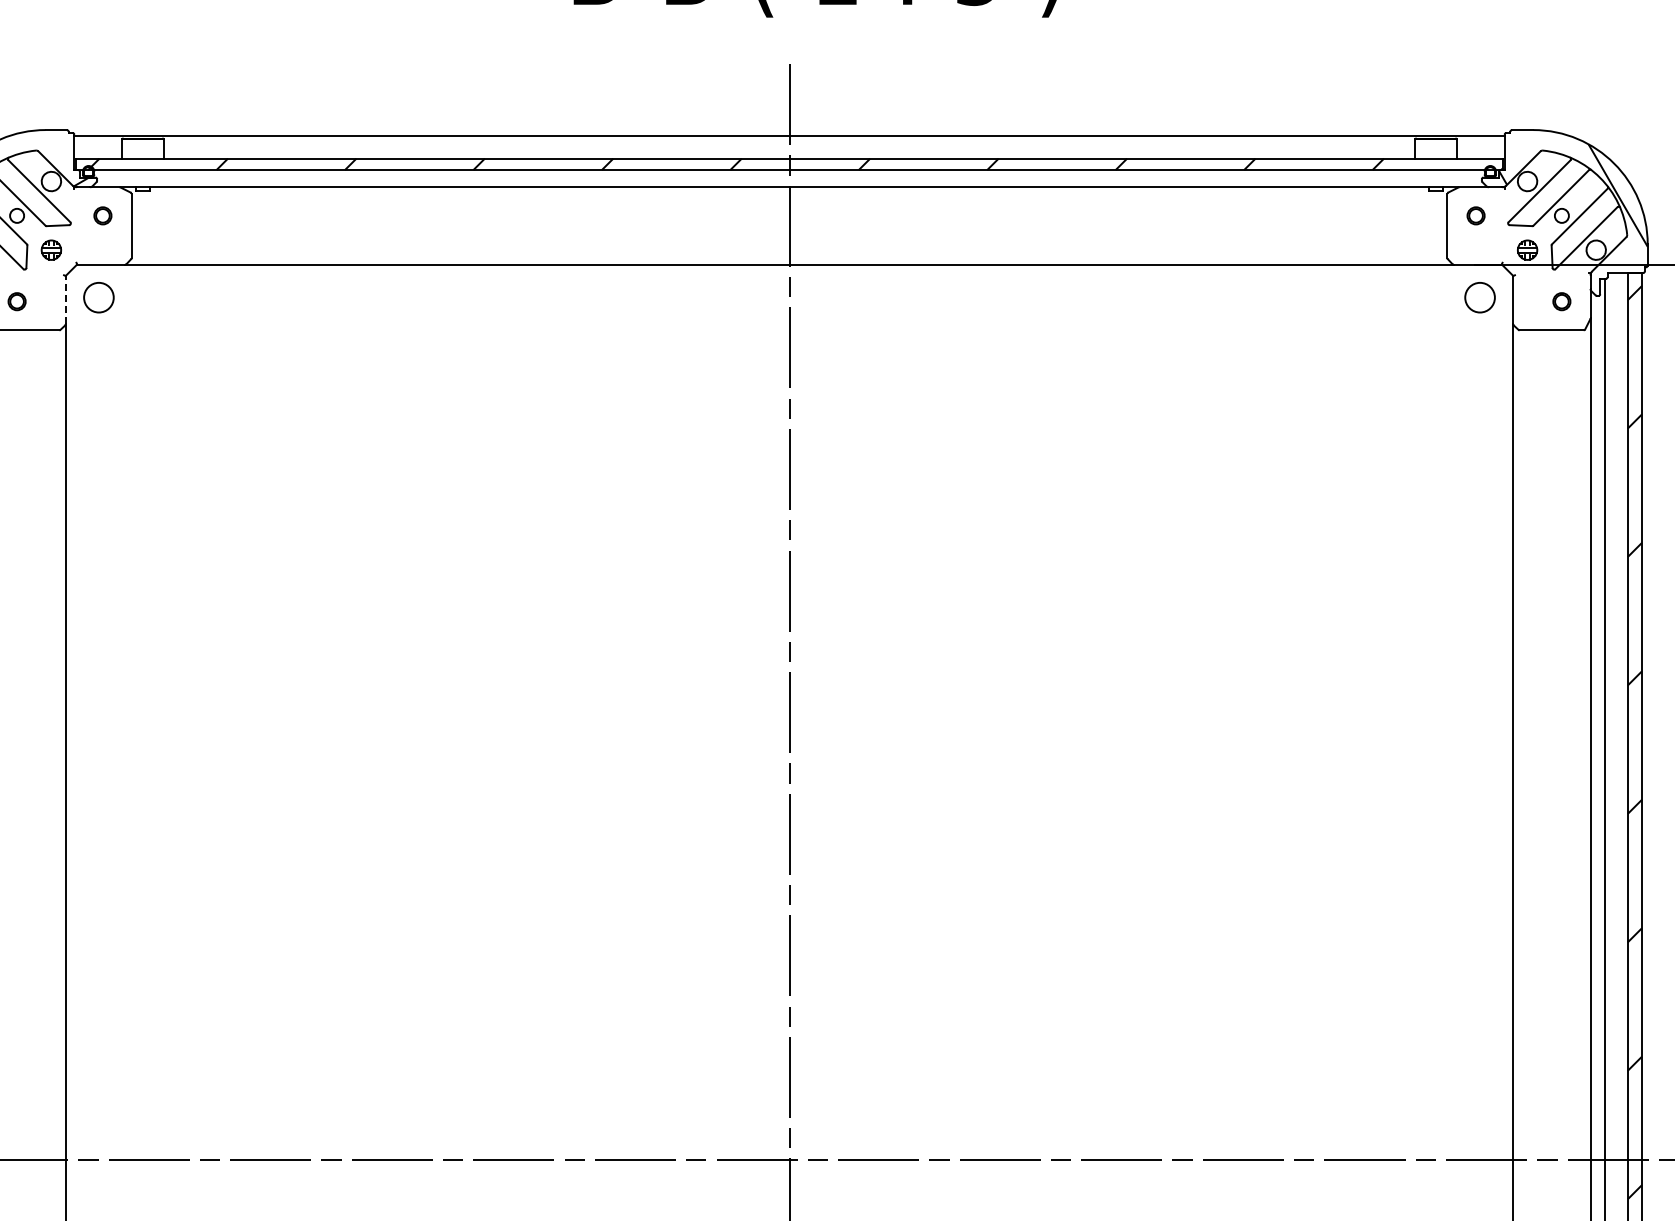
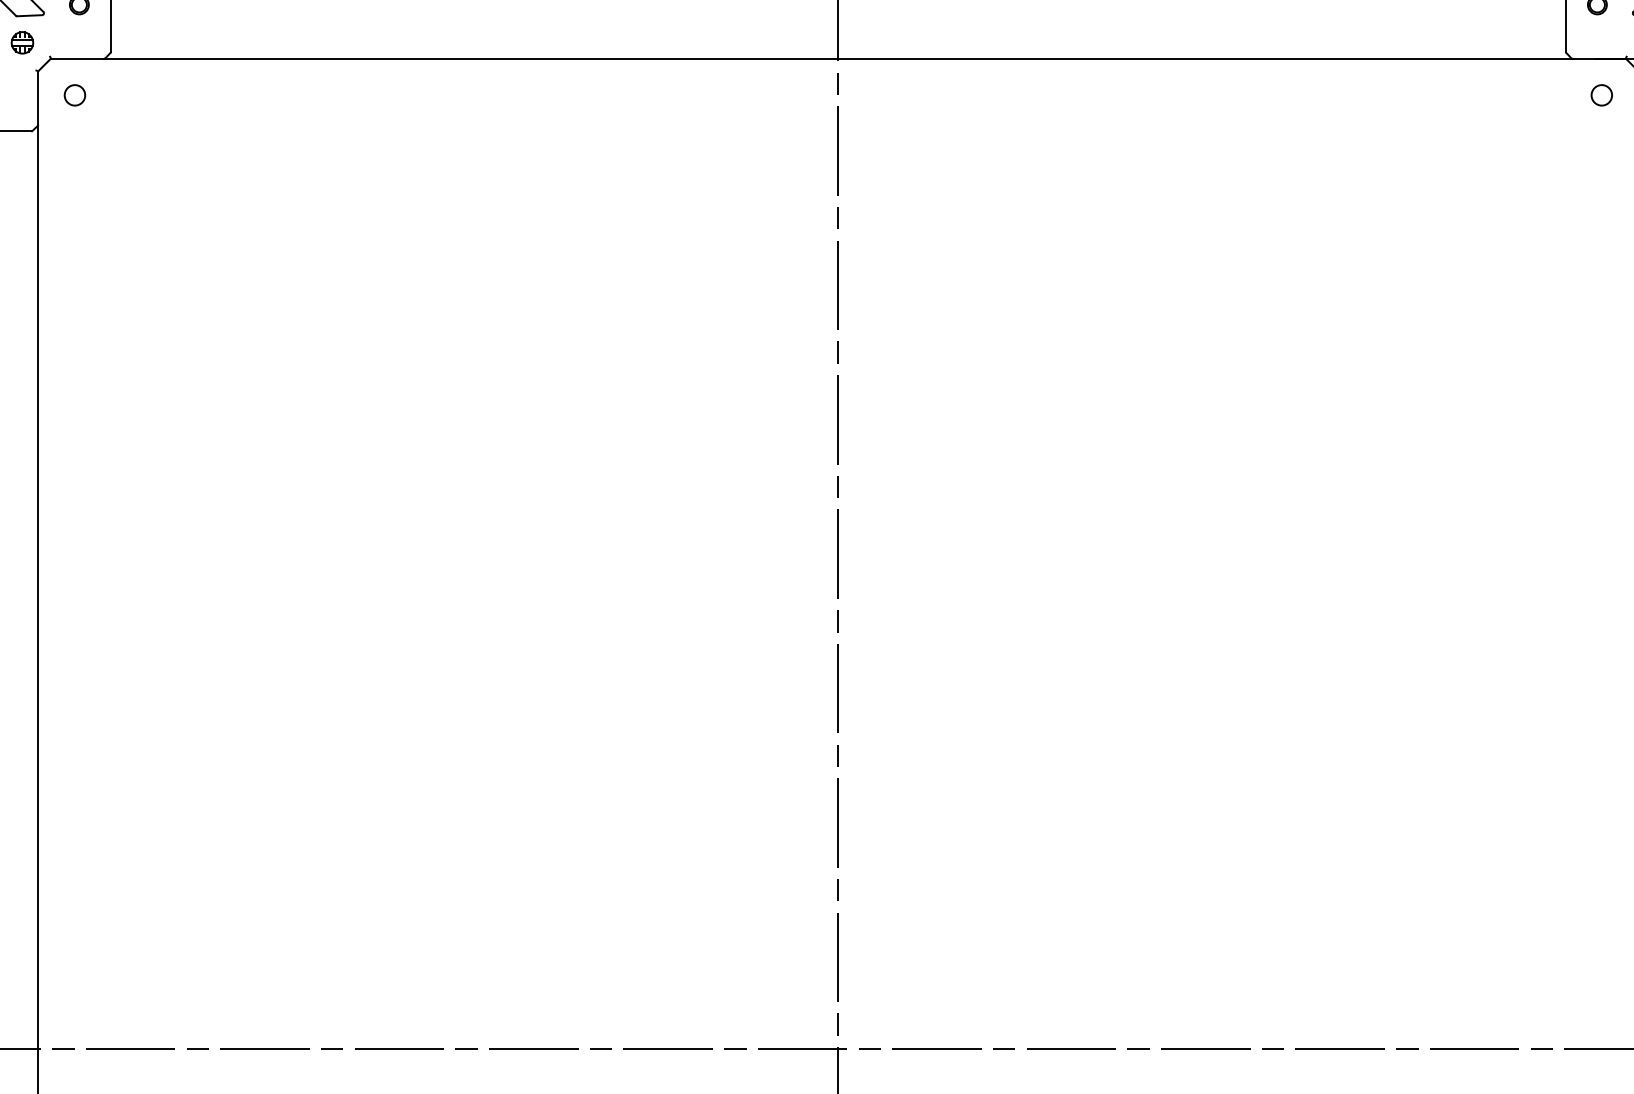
circle: (98, 297) -> (74, 95), size x0.62
circle: (1479, 297) -> (1601, 95), size x0.62
line: (65, 299) -> (38, 97), dashed -> solid

